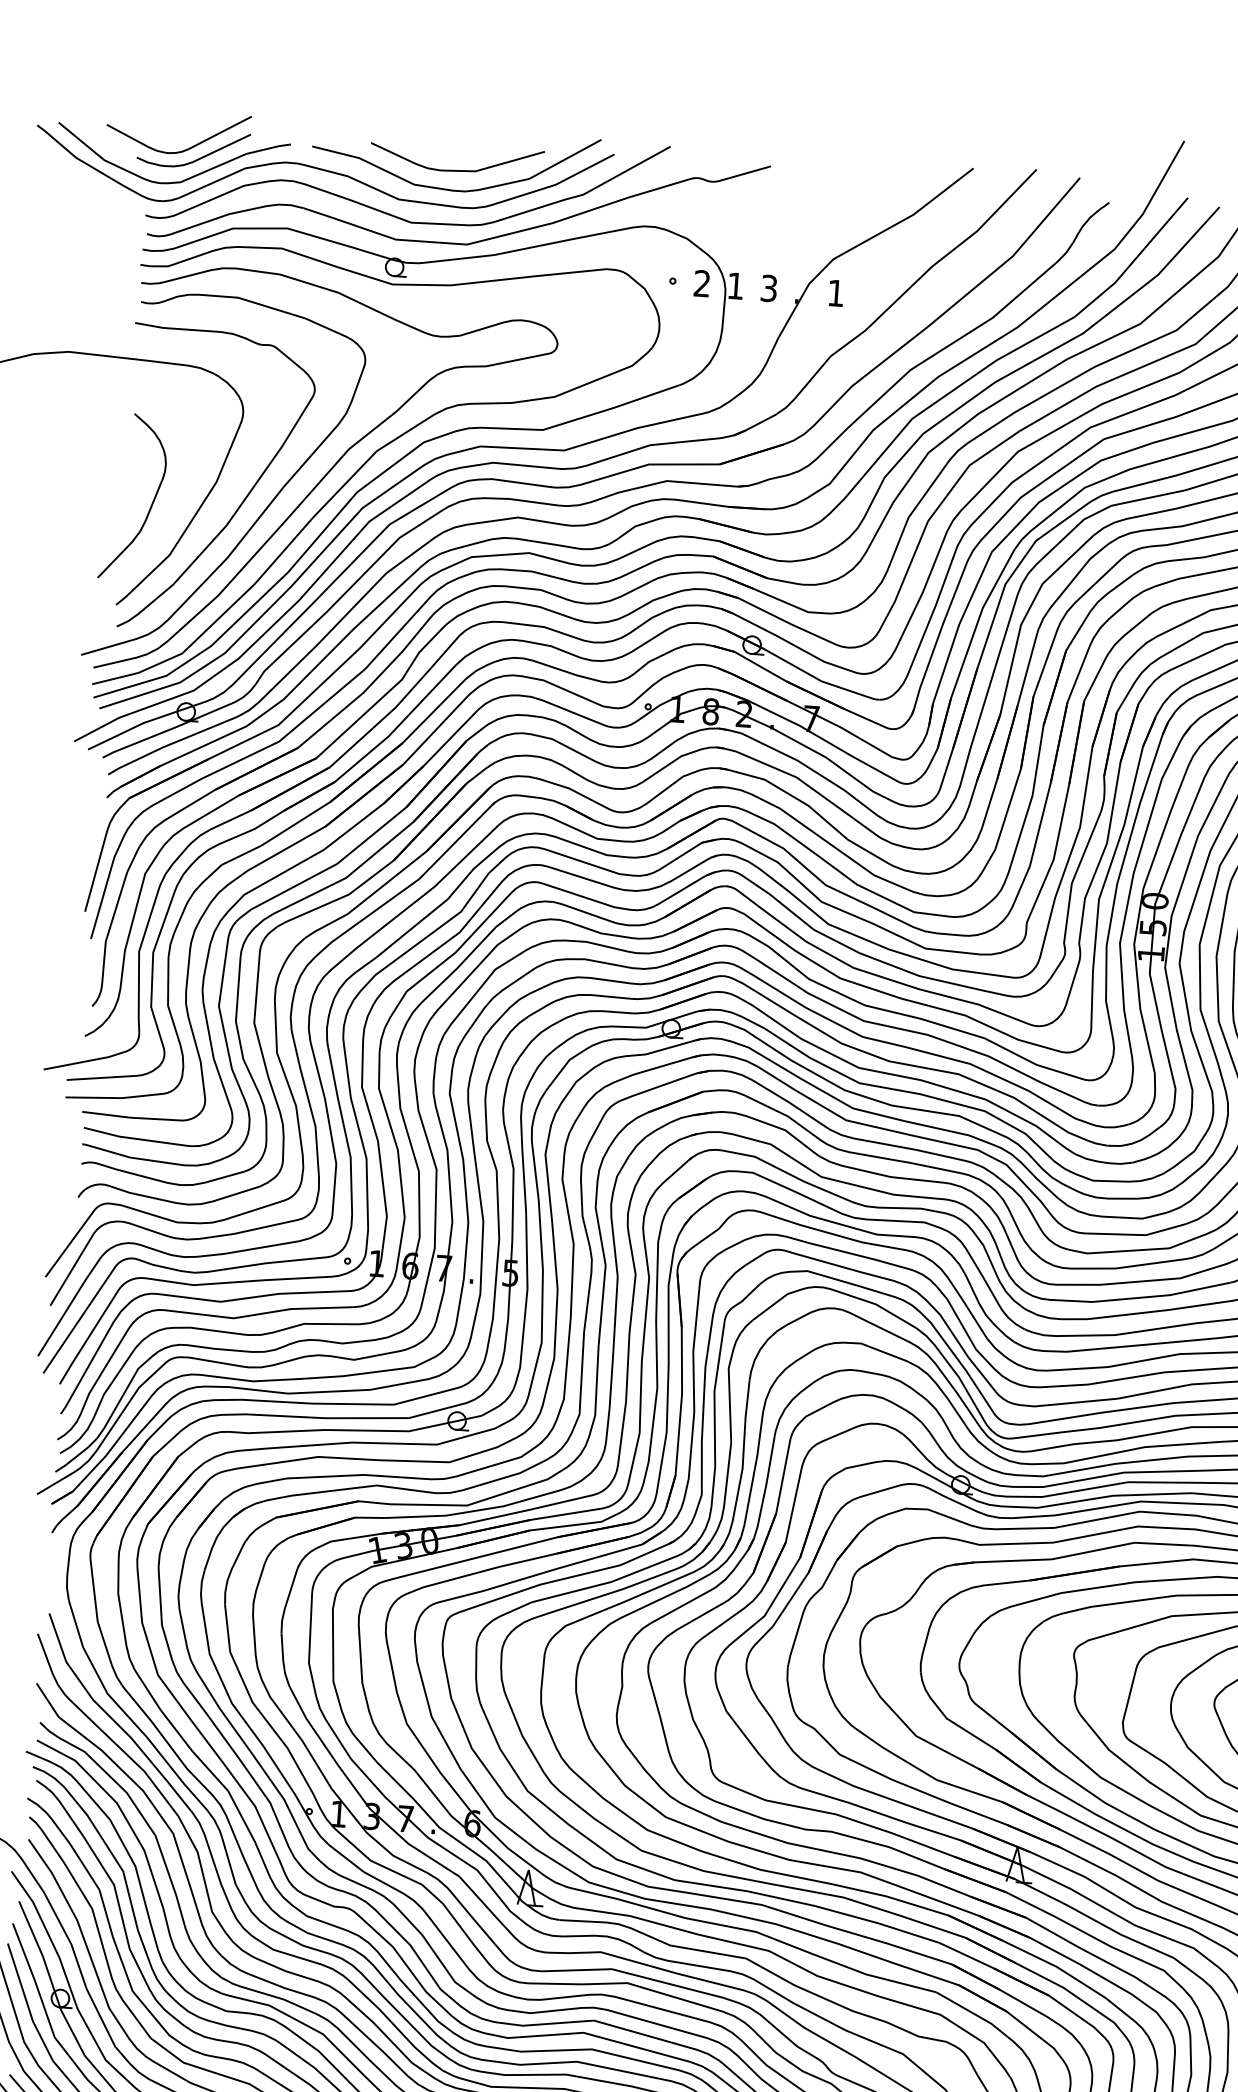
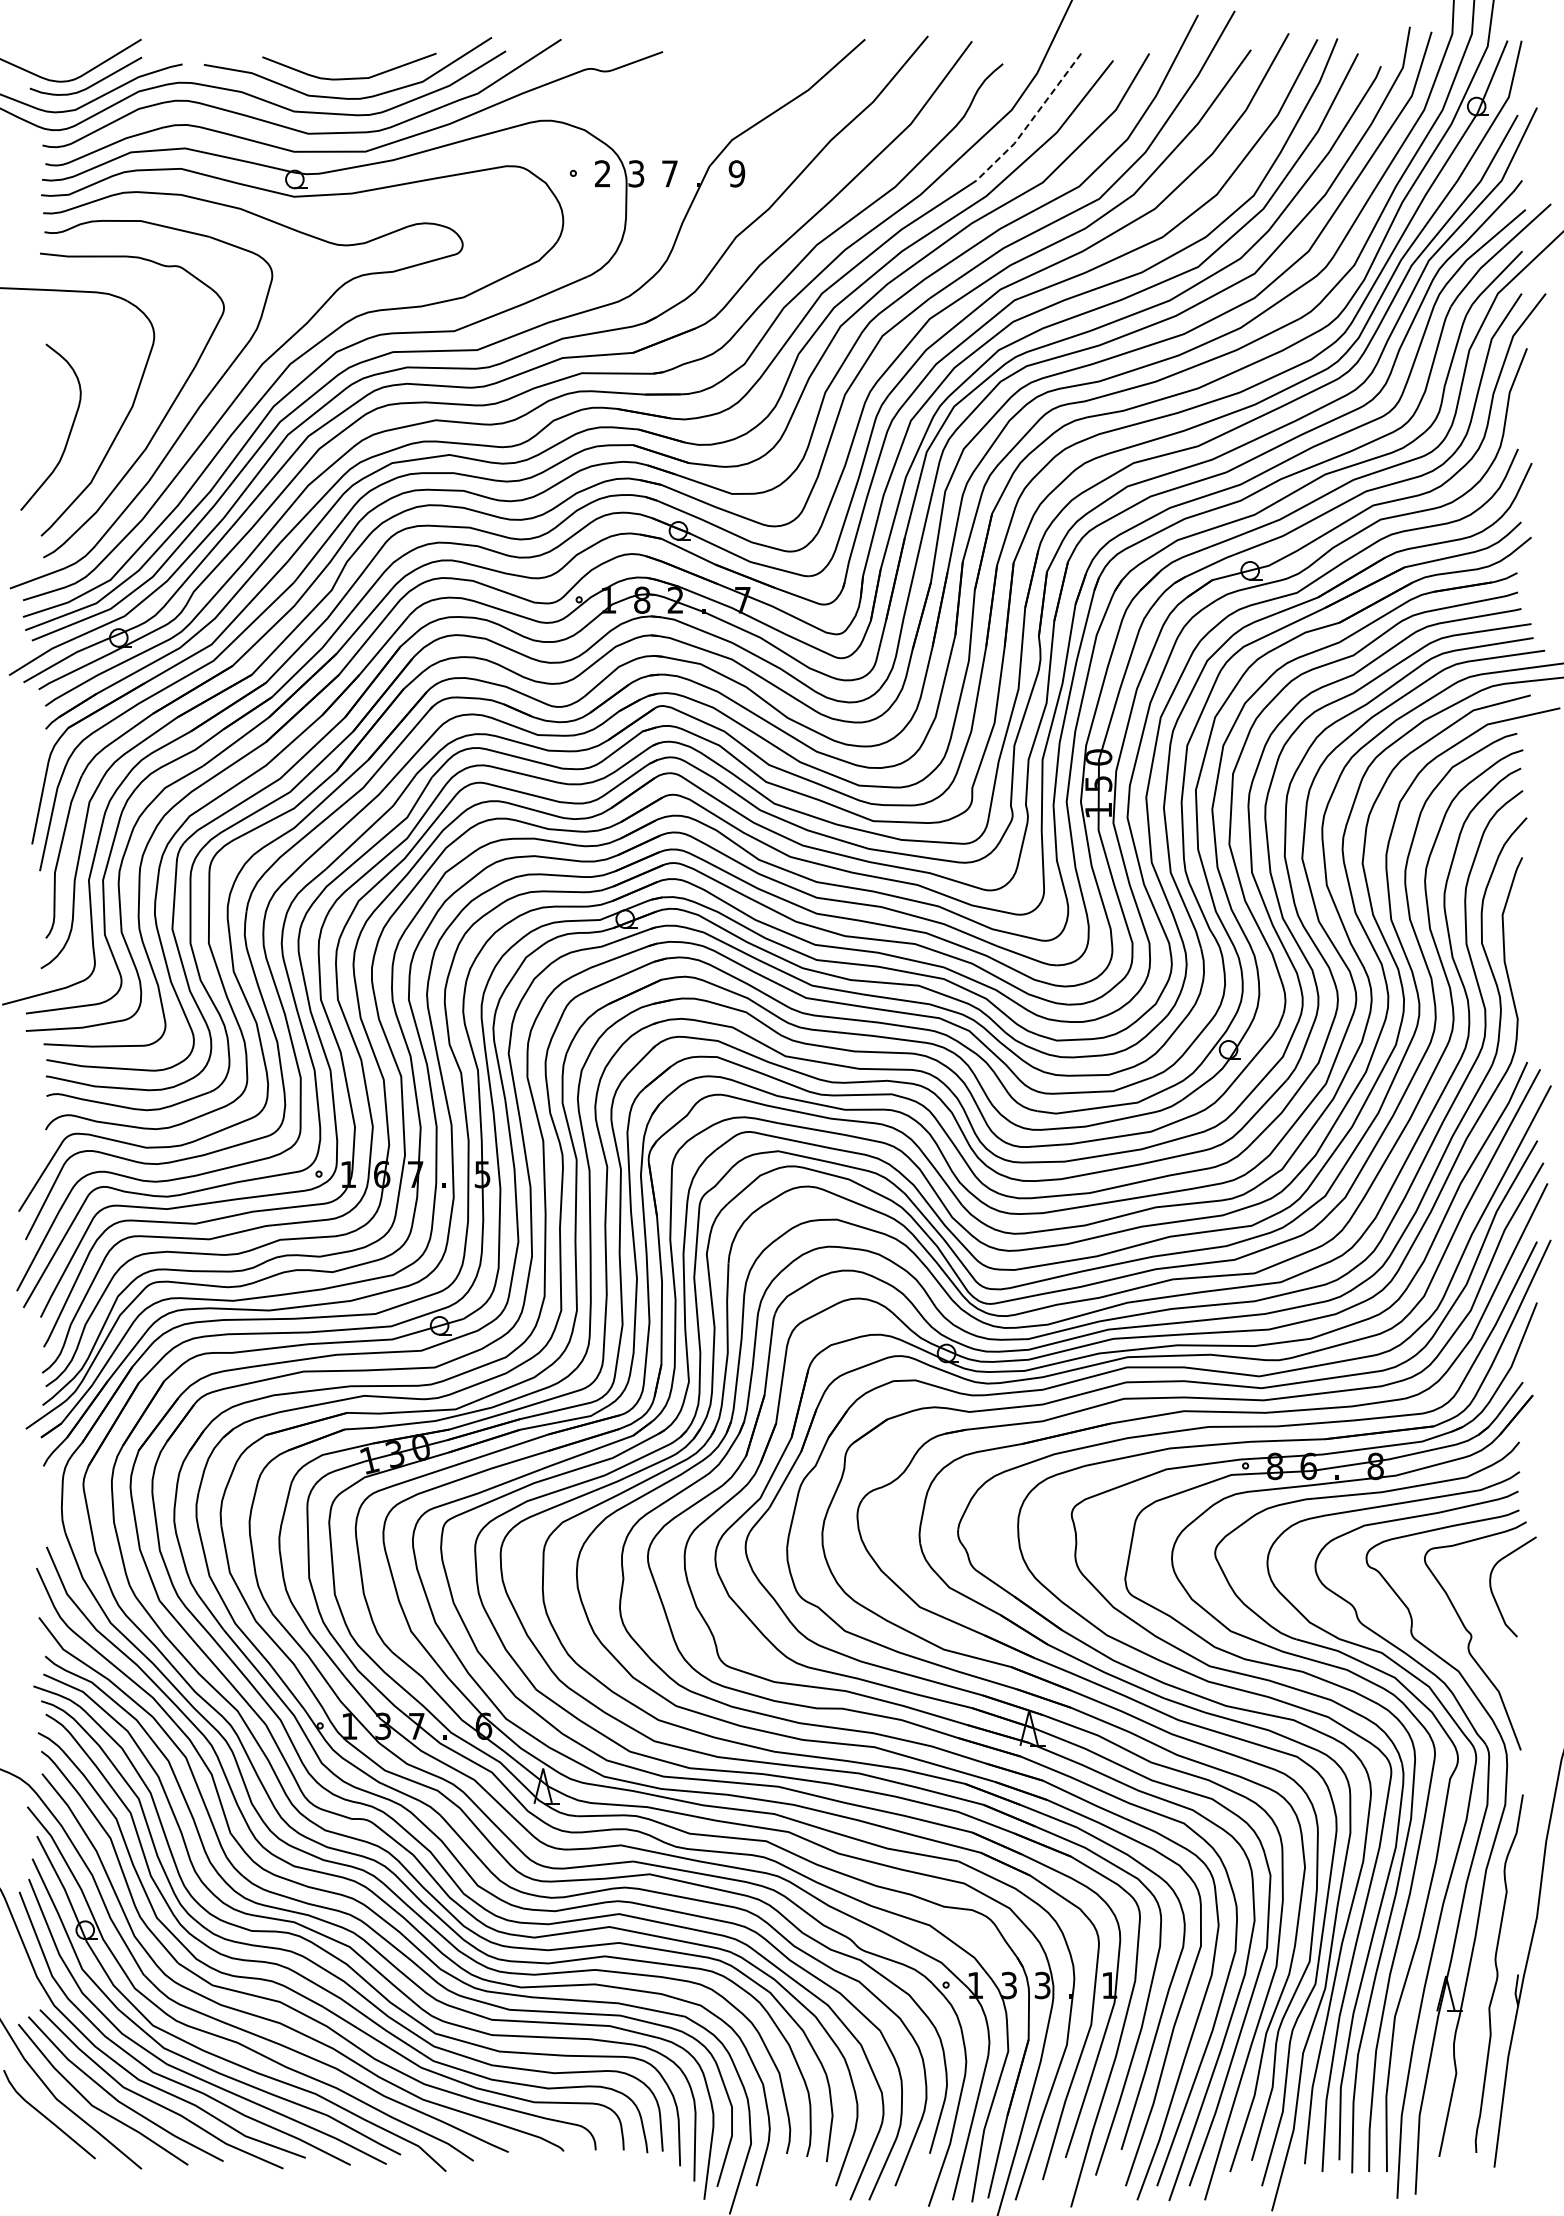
line: (1133, 261) -> (1031, 120), solid -> dashed
text: (735, 285) -> (636, 173), 1 -> 3
text: (768, 288) -> (669, 173), 3 -> 7
text: (835, 292) -> (736, 173), 1 -> 9

